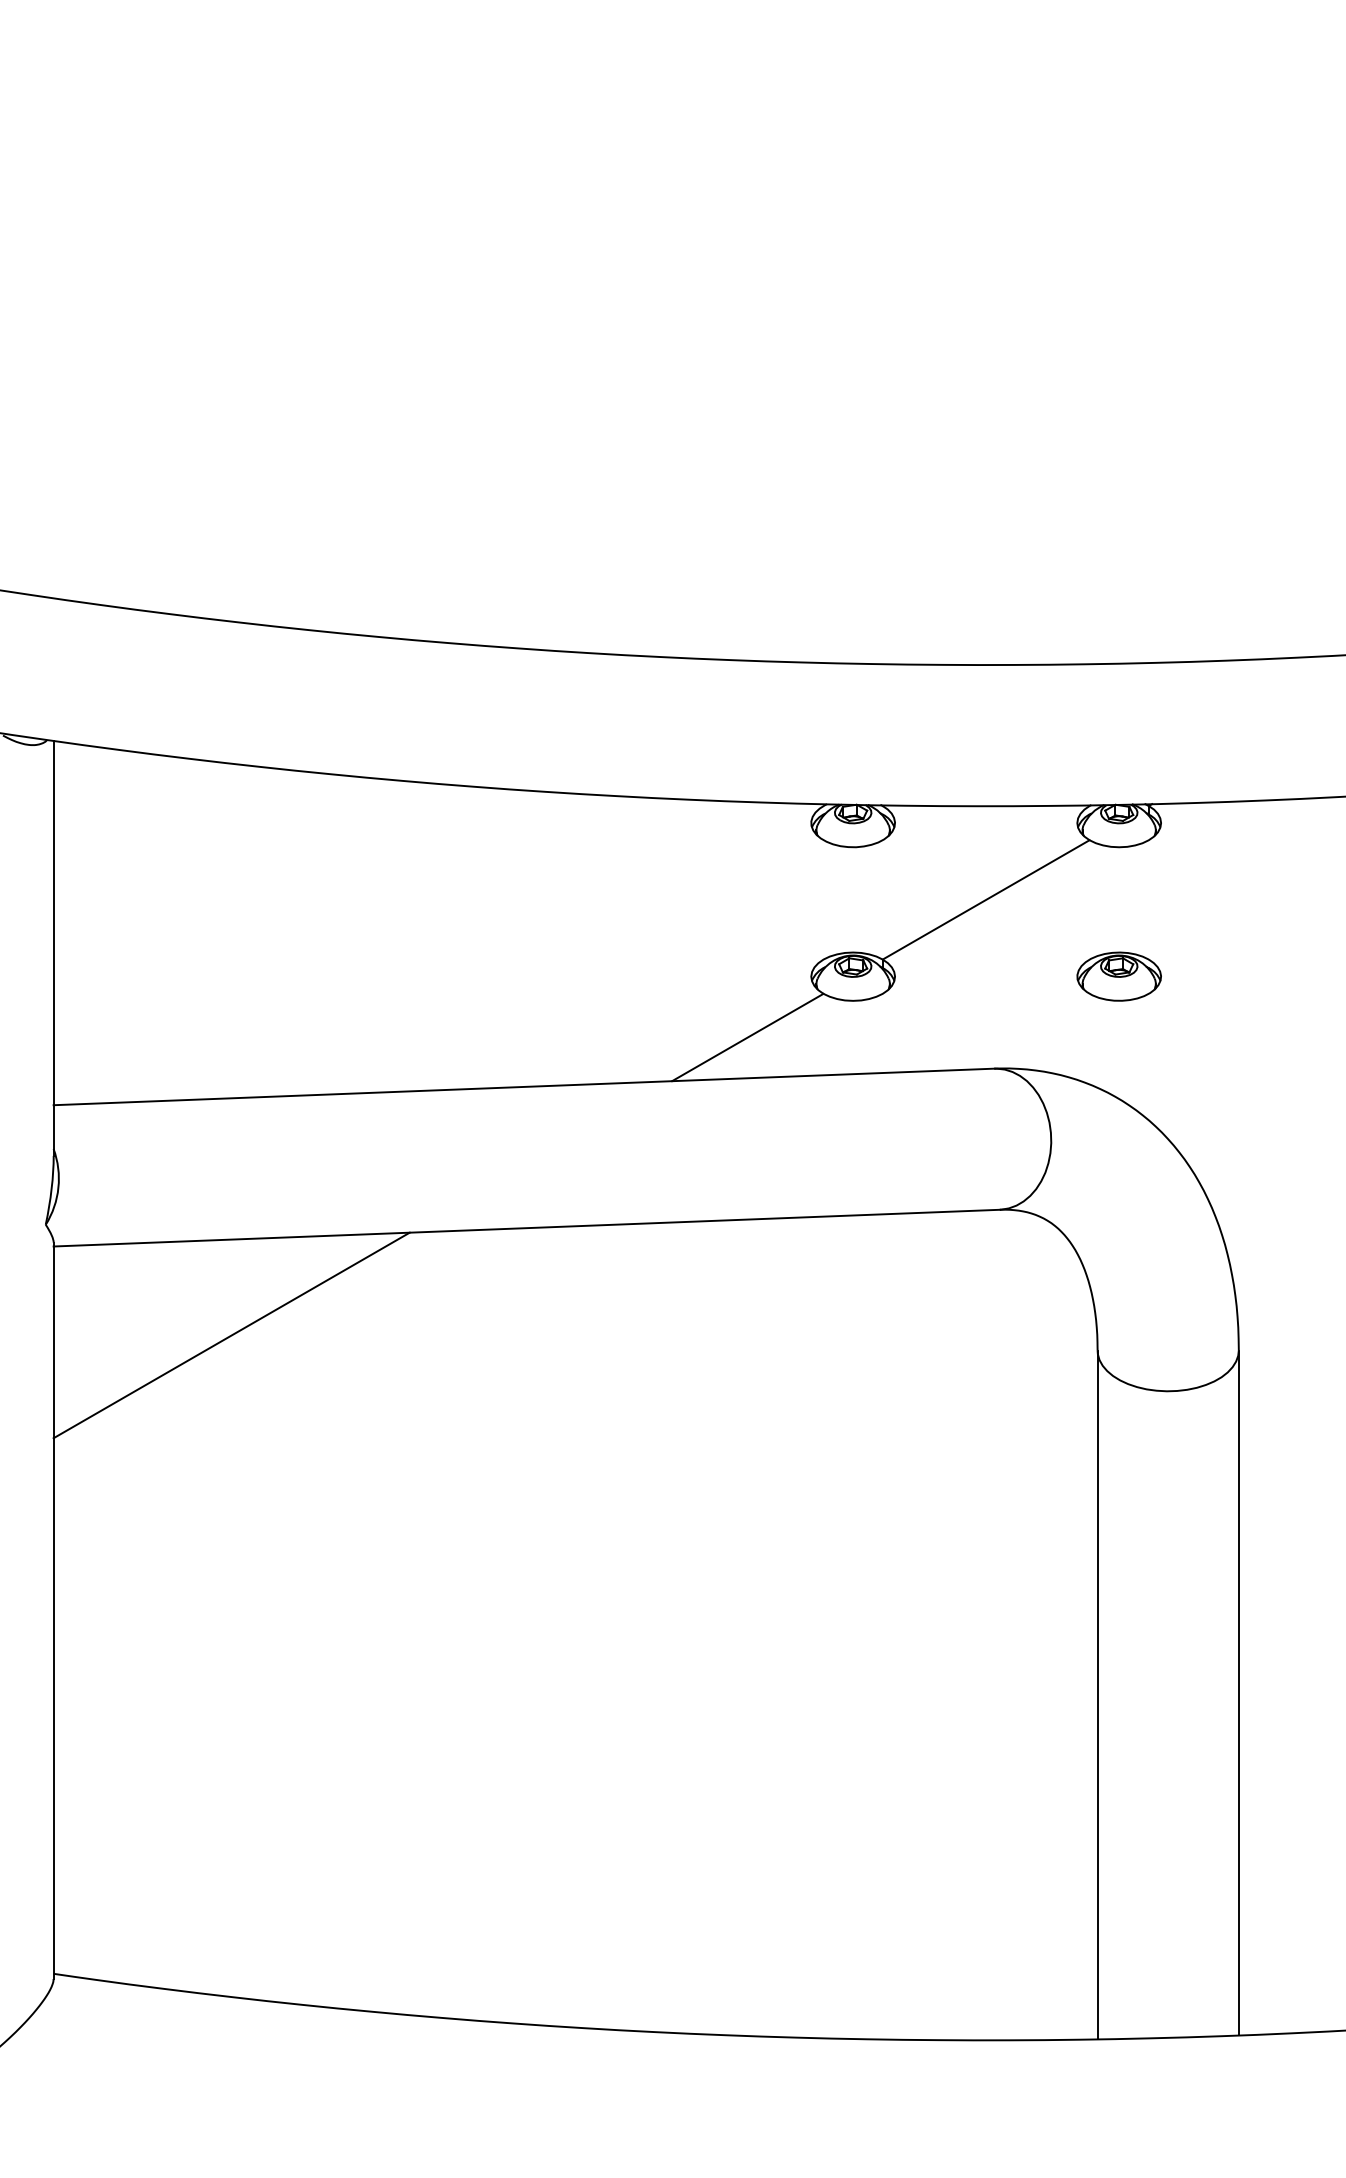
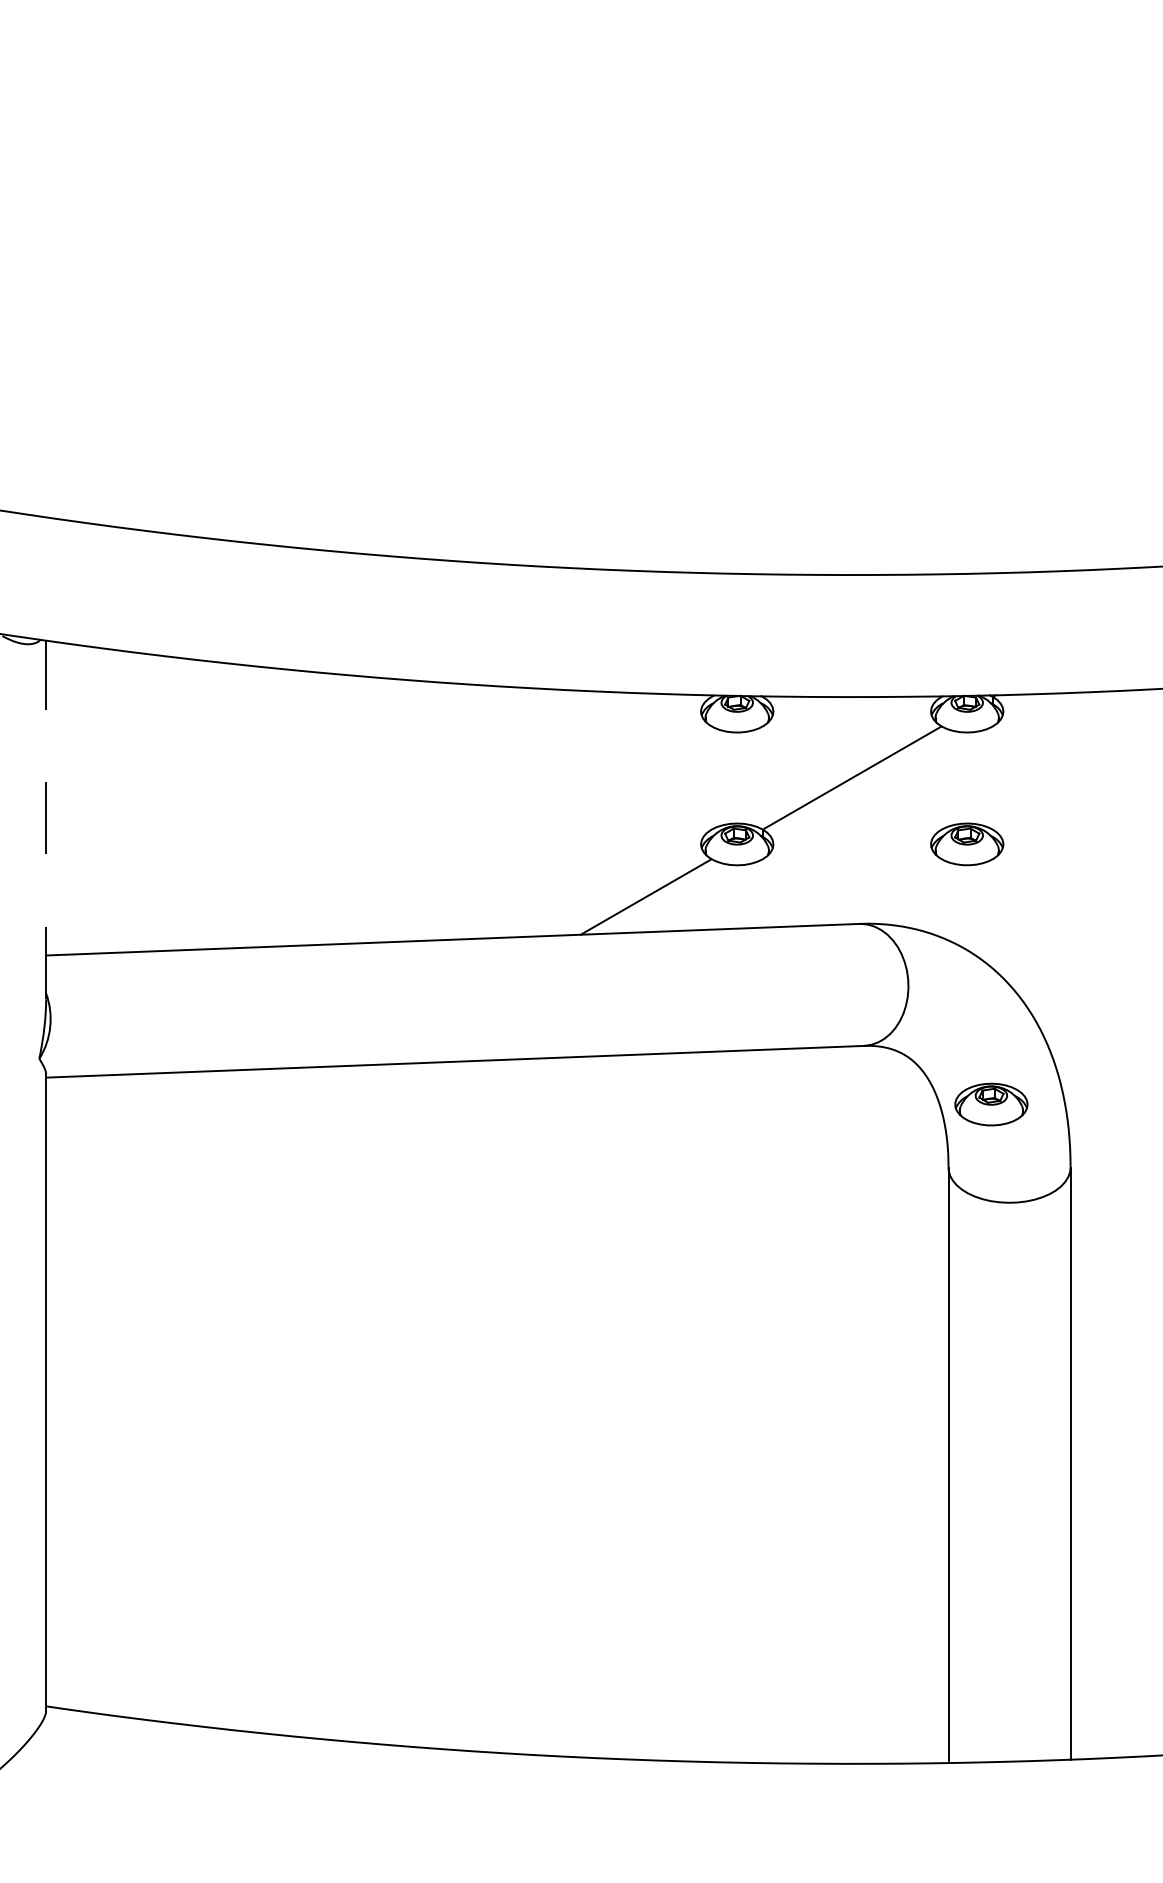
line: (53, 947) -> (46, 819), solid -> dashed
part: (1146, 1277) -> (990, 1104), added
line: (231, 1335) -> (199, 1154), removed

